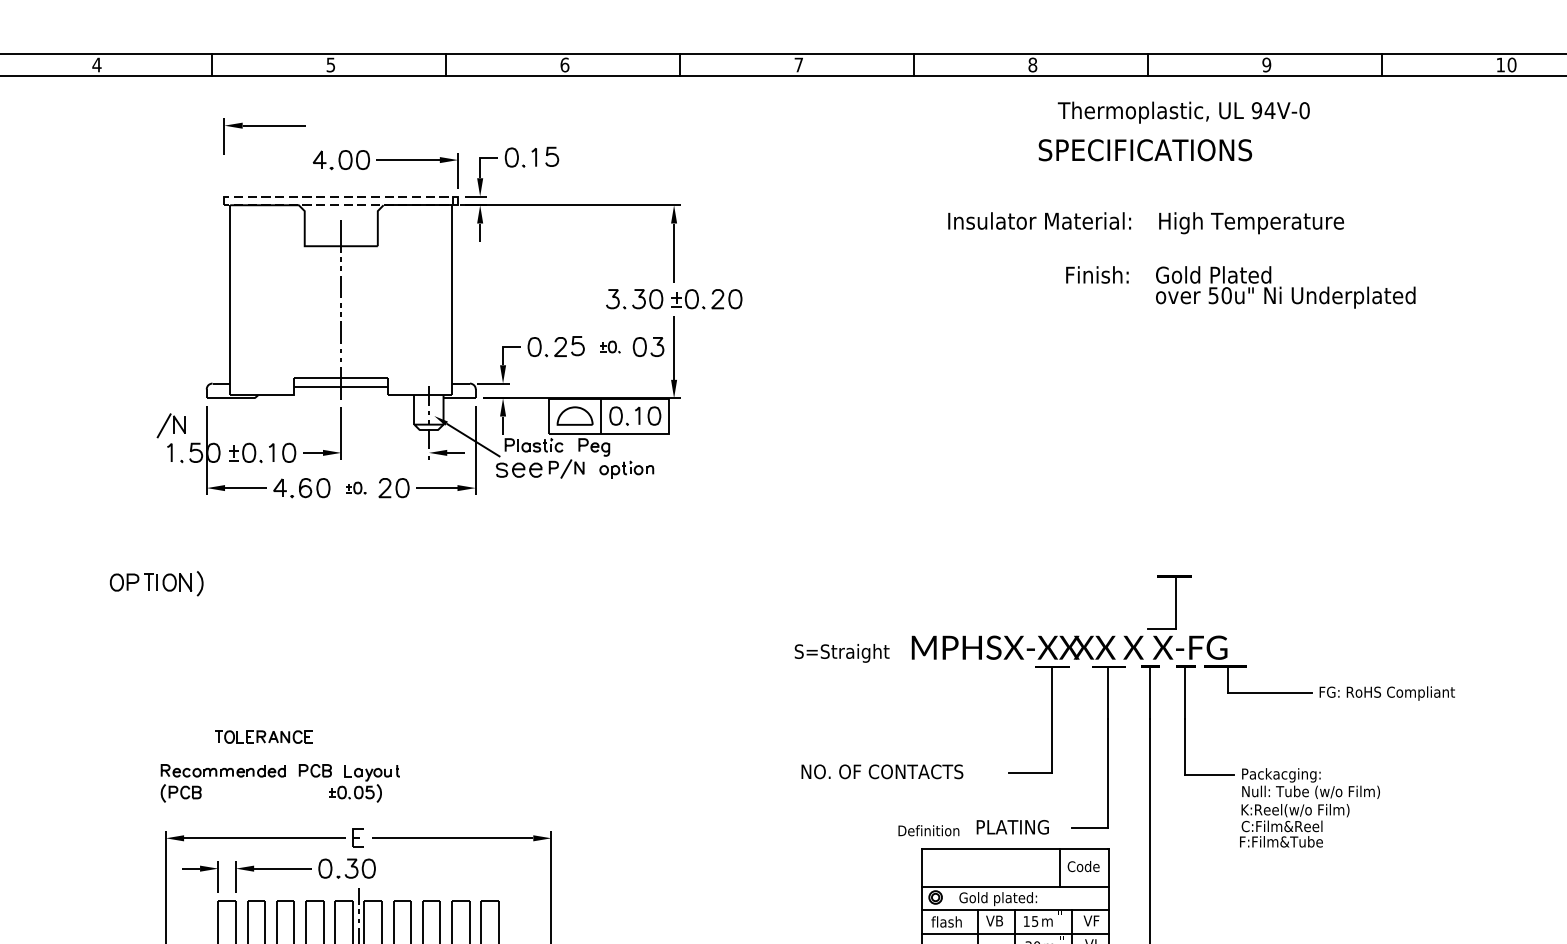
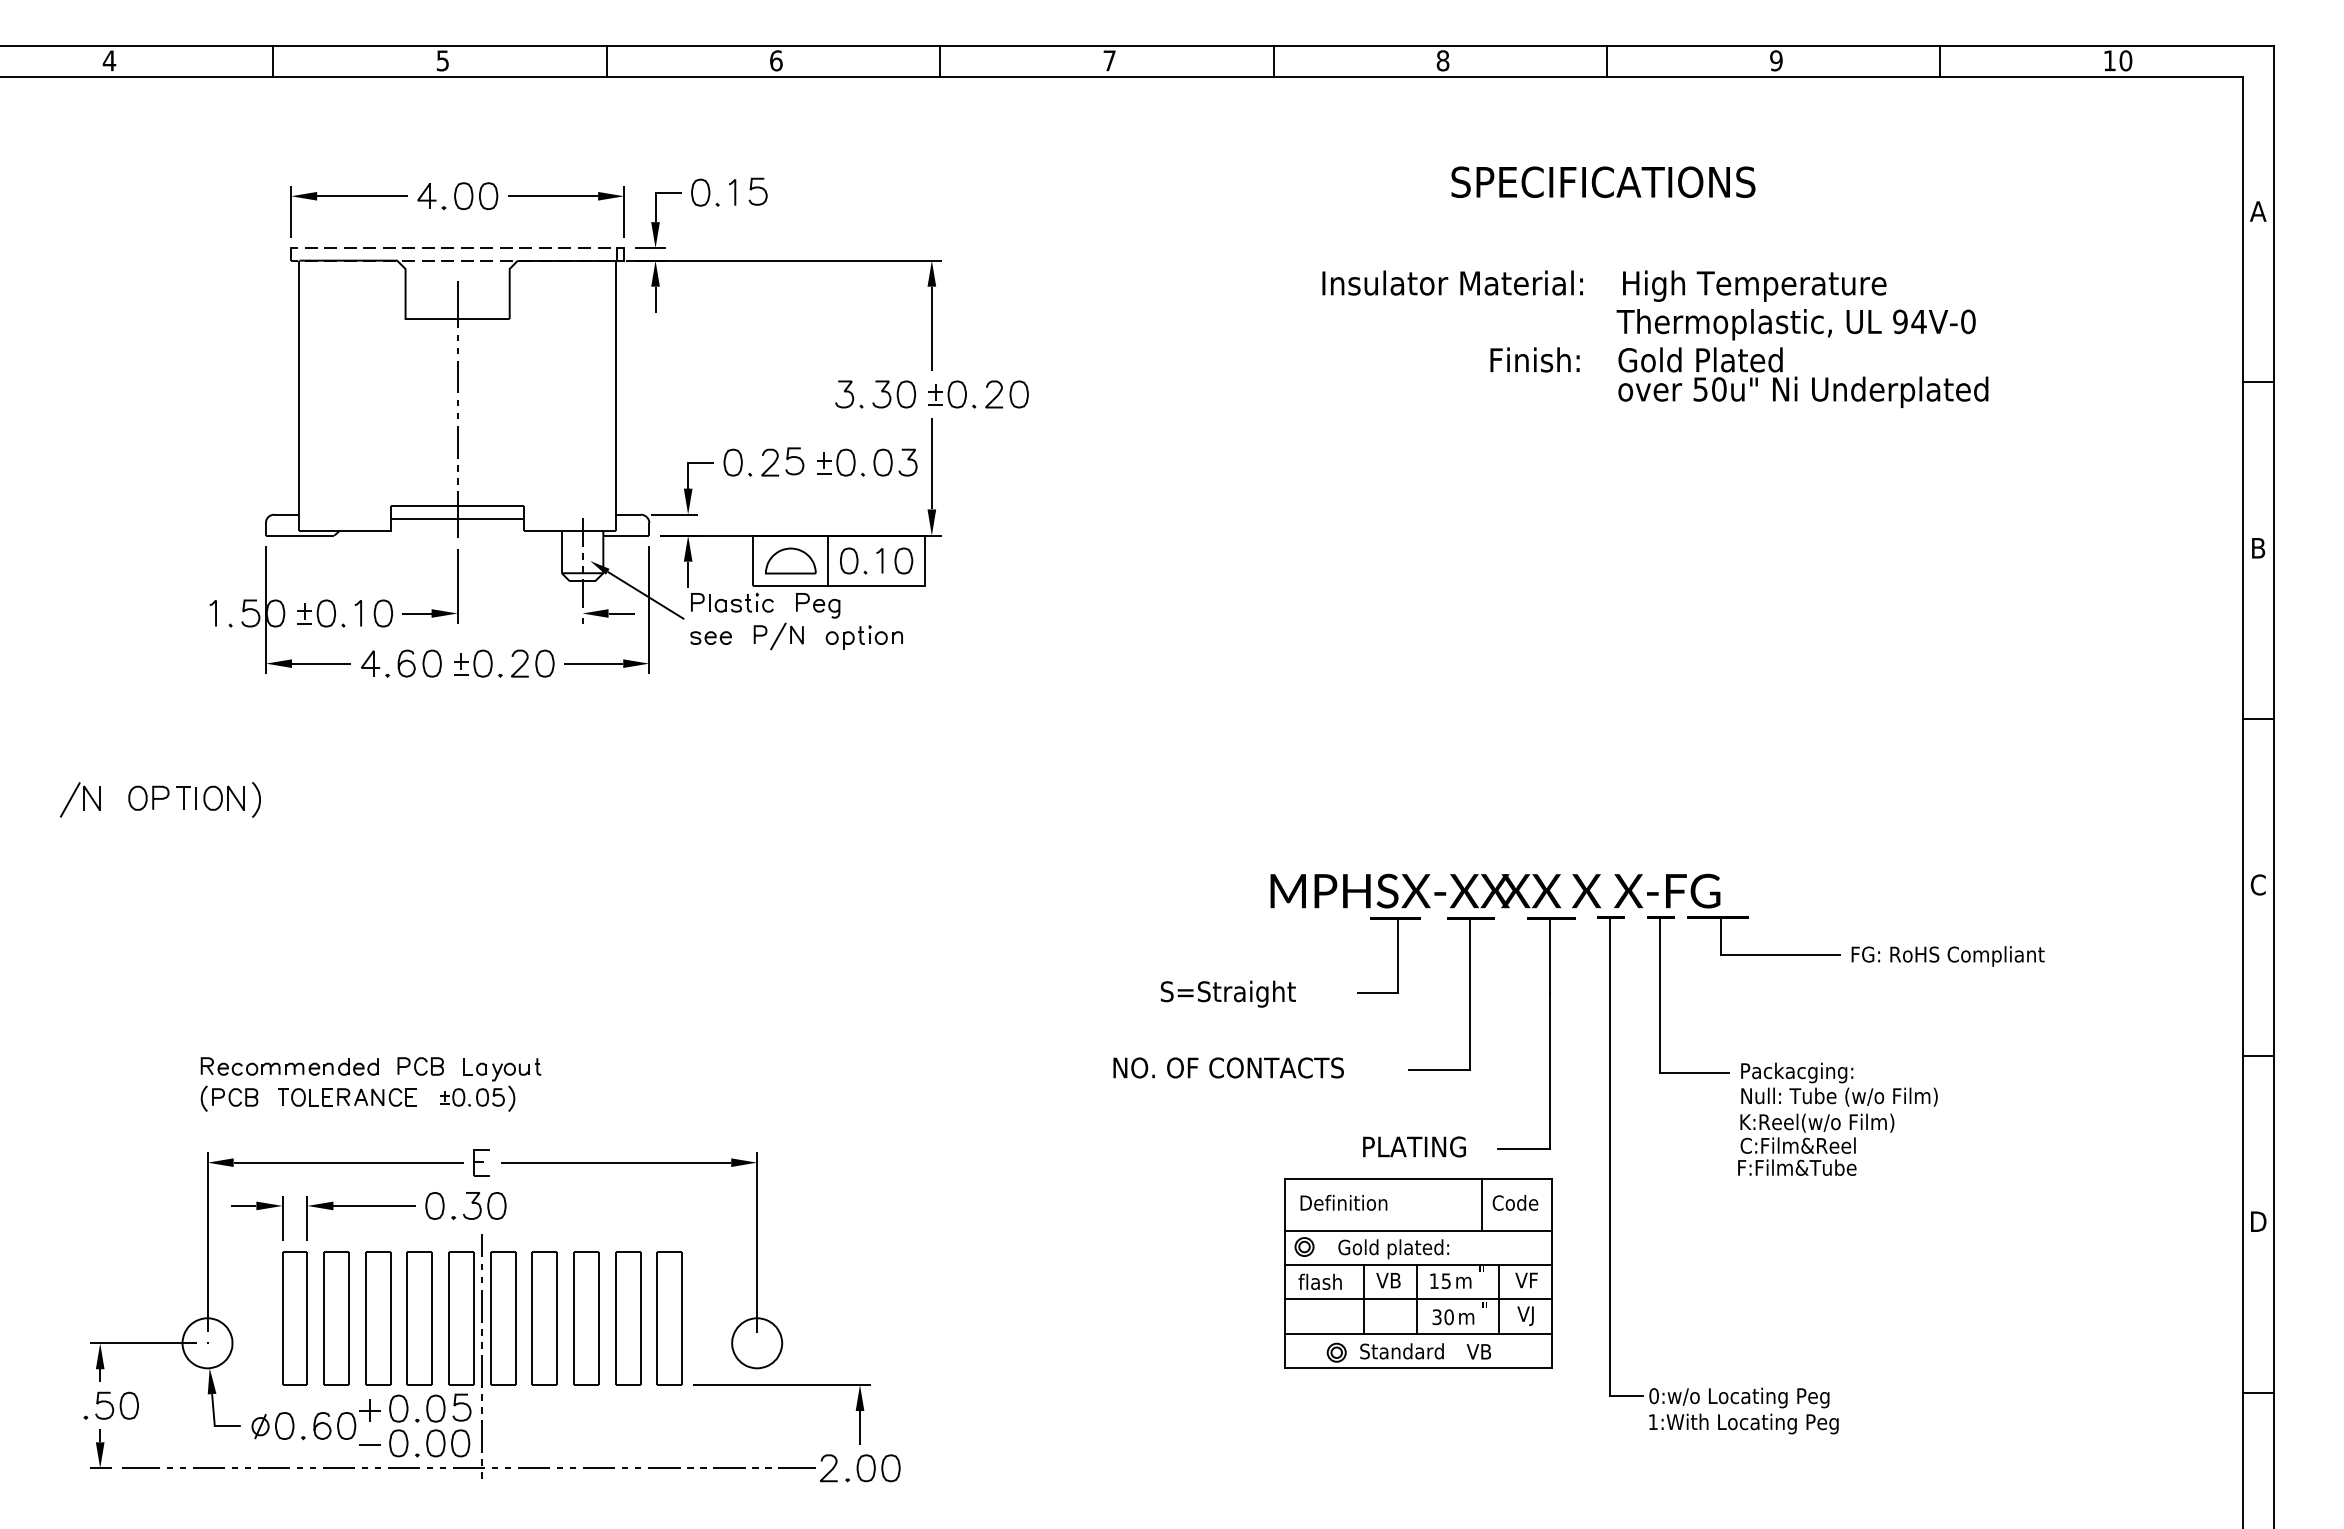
text: (1183, 112) -> (1795, 324), moved
part: (264, 125) -> (348, 196), moved
part: (609, 346) -> (840, 462), size x1.67
part: (170, 425) -> (79, 799), moved
part: (518, 469) -> (710, 637), size x0.62
part: (355, 487) -> (478, 663), size x1.67
part: (1175, 602) -> (1397, 955), moved
text: (841, 652) -> (1227, 993), moved
part: (263, 737) -> (347, 1097), moved
text: (928, 830) -> (1343, 1202), moved

